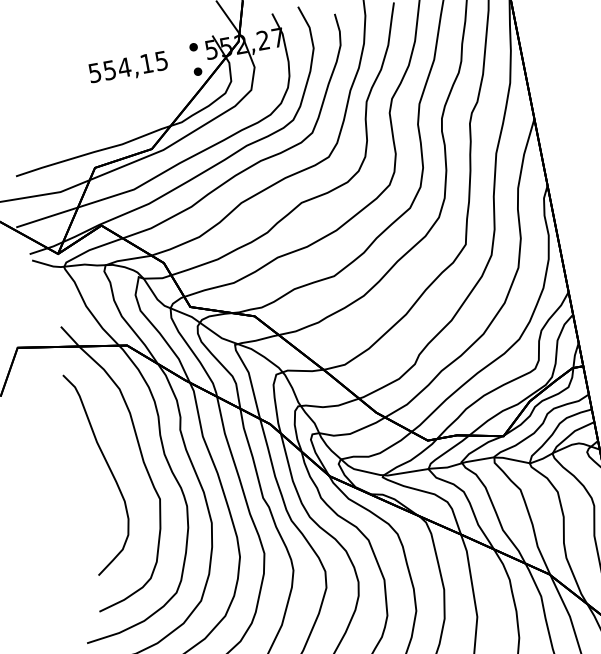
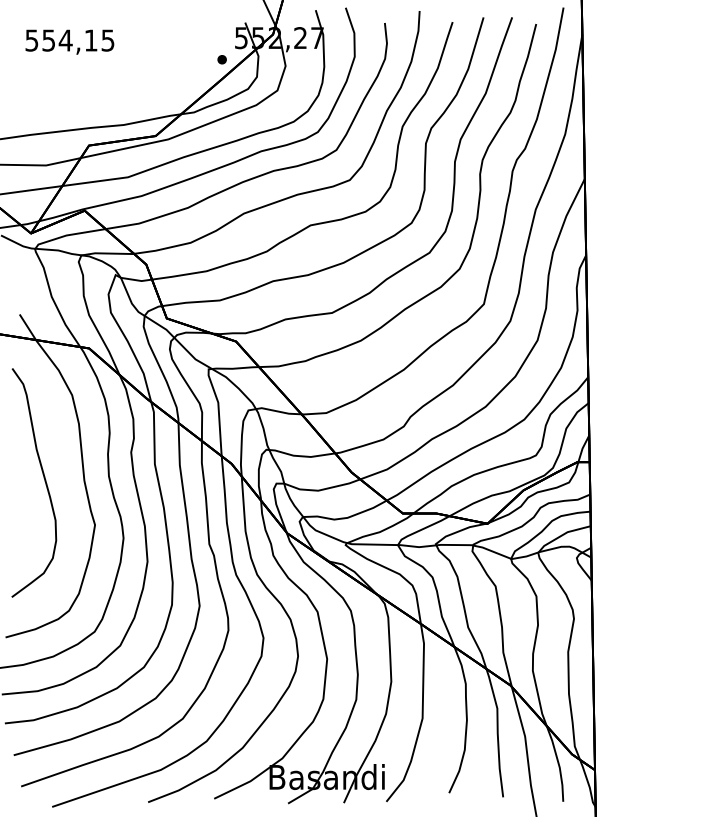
part: (193, 47) -> (221, 31), removed
text: (128, 67) -> (69, 41), moved

